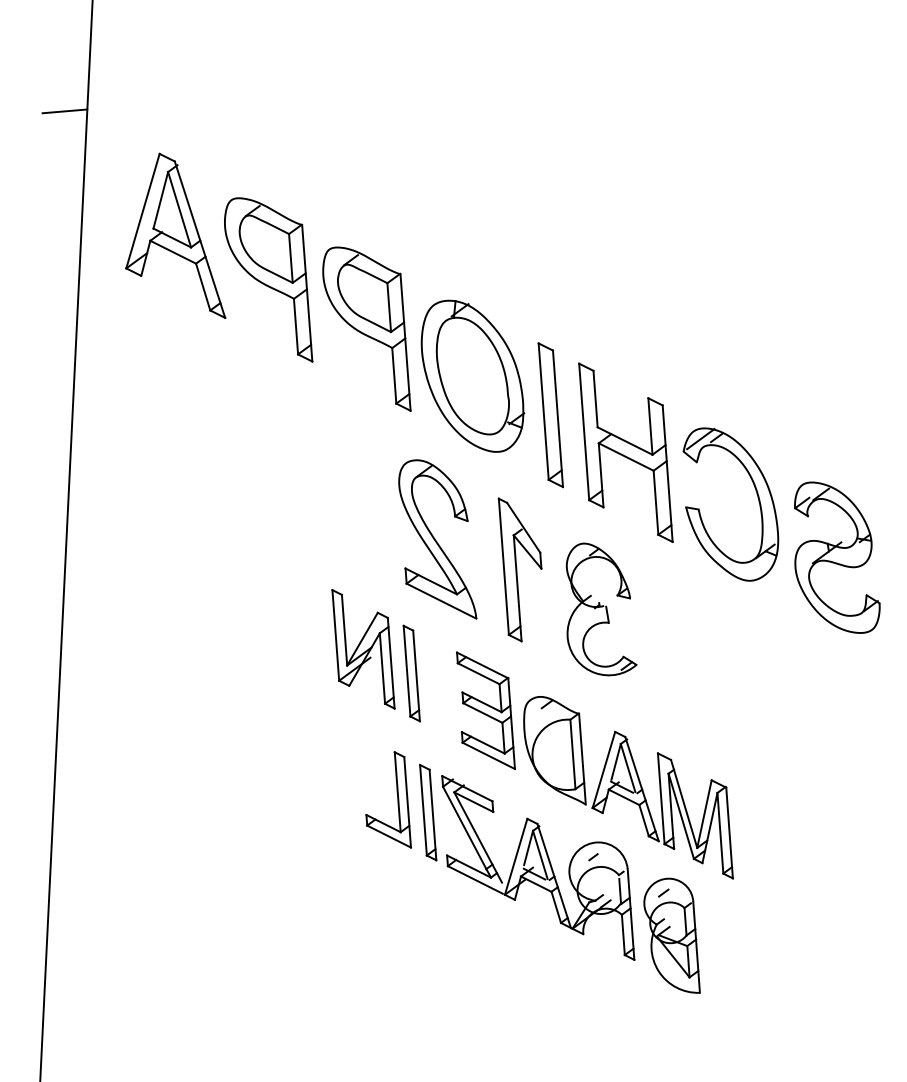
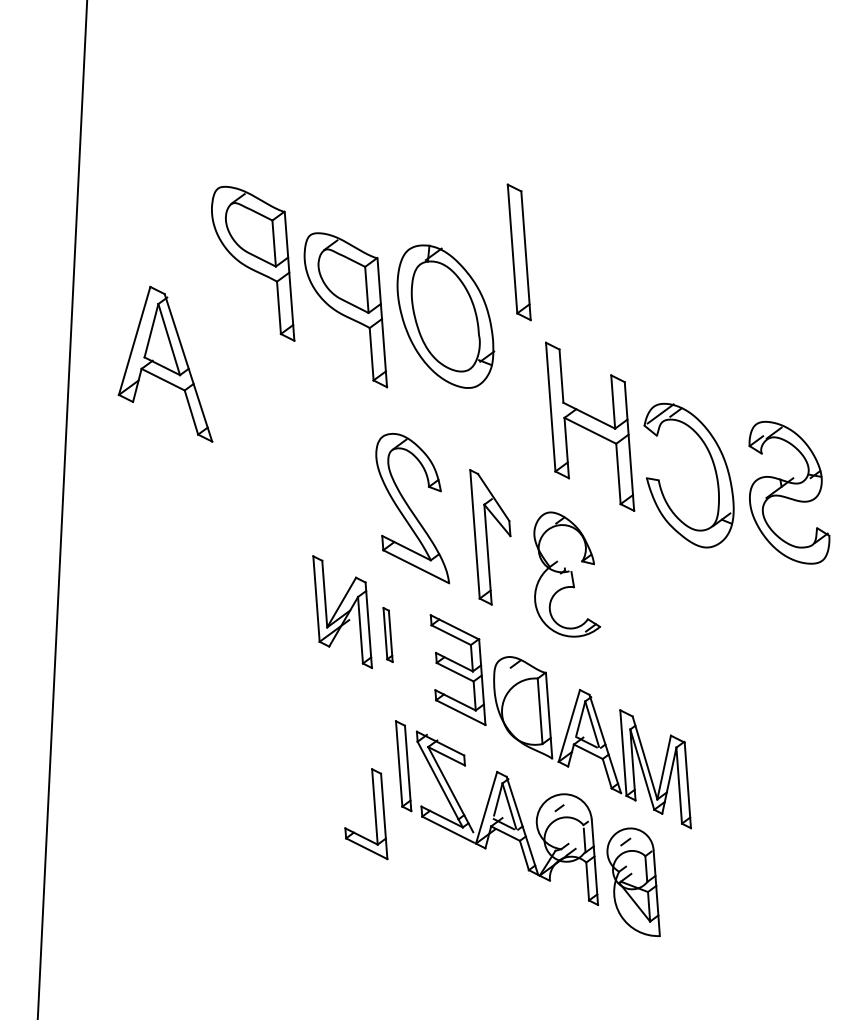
line: (65, 111) -> (61, 104), removed
part: (175, 235) -> (165, 363), moved
part: (472, 376) -> (445, 316), moved
part: (549, 415) -> (518, 252), moved
part: (837, 557) -> (789, 492), moved
part: (411, 673) -> (387, 634), size x0.6
part: (397, 800) -> (374, 814), moved

